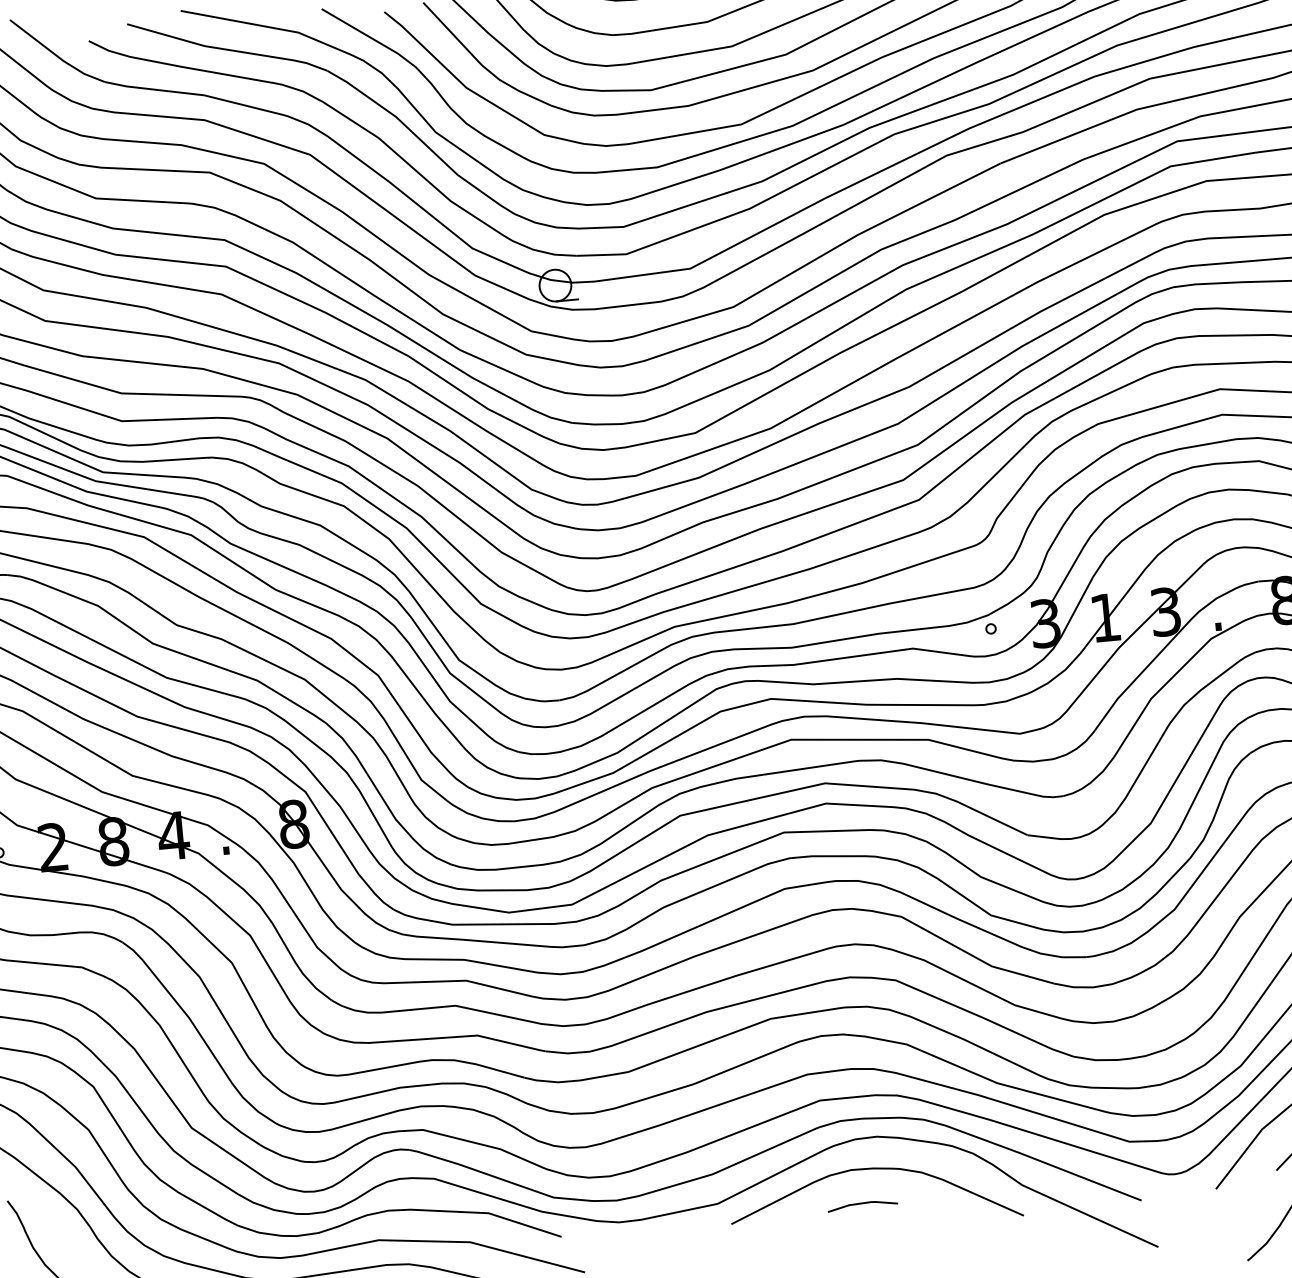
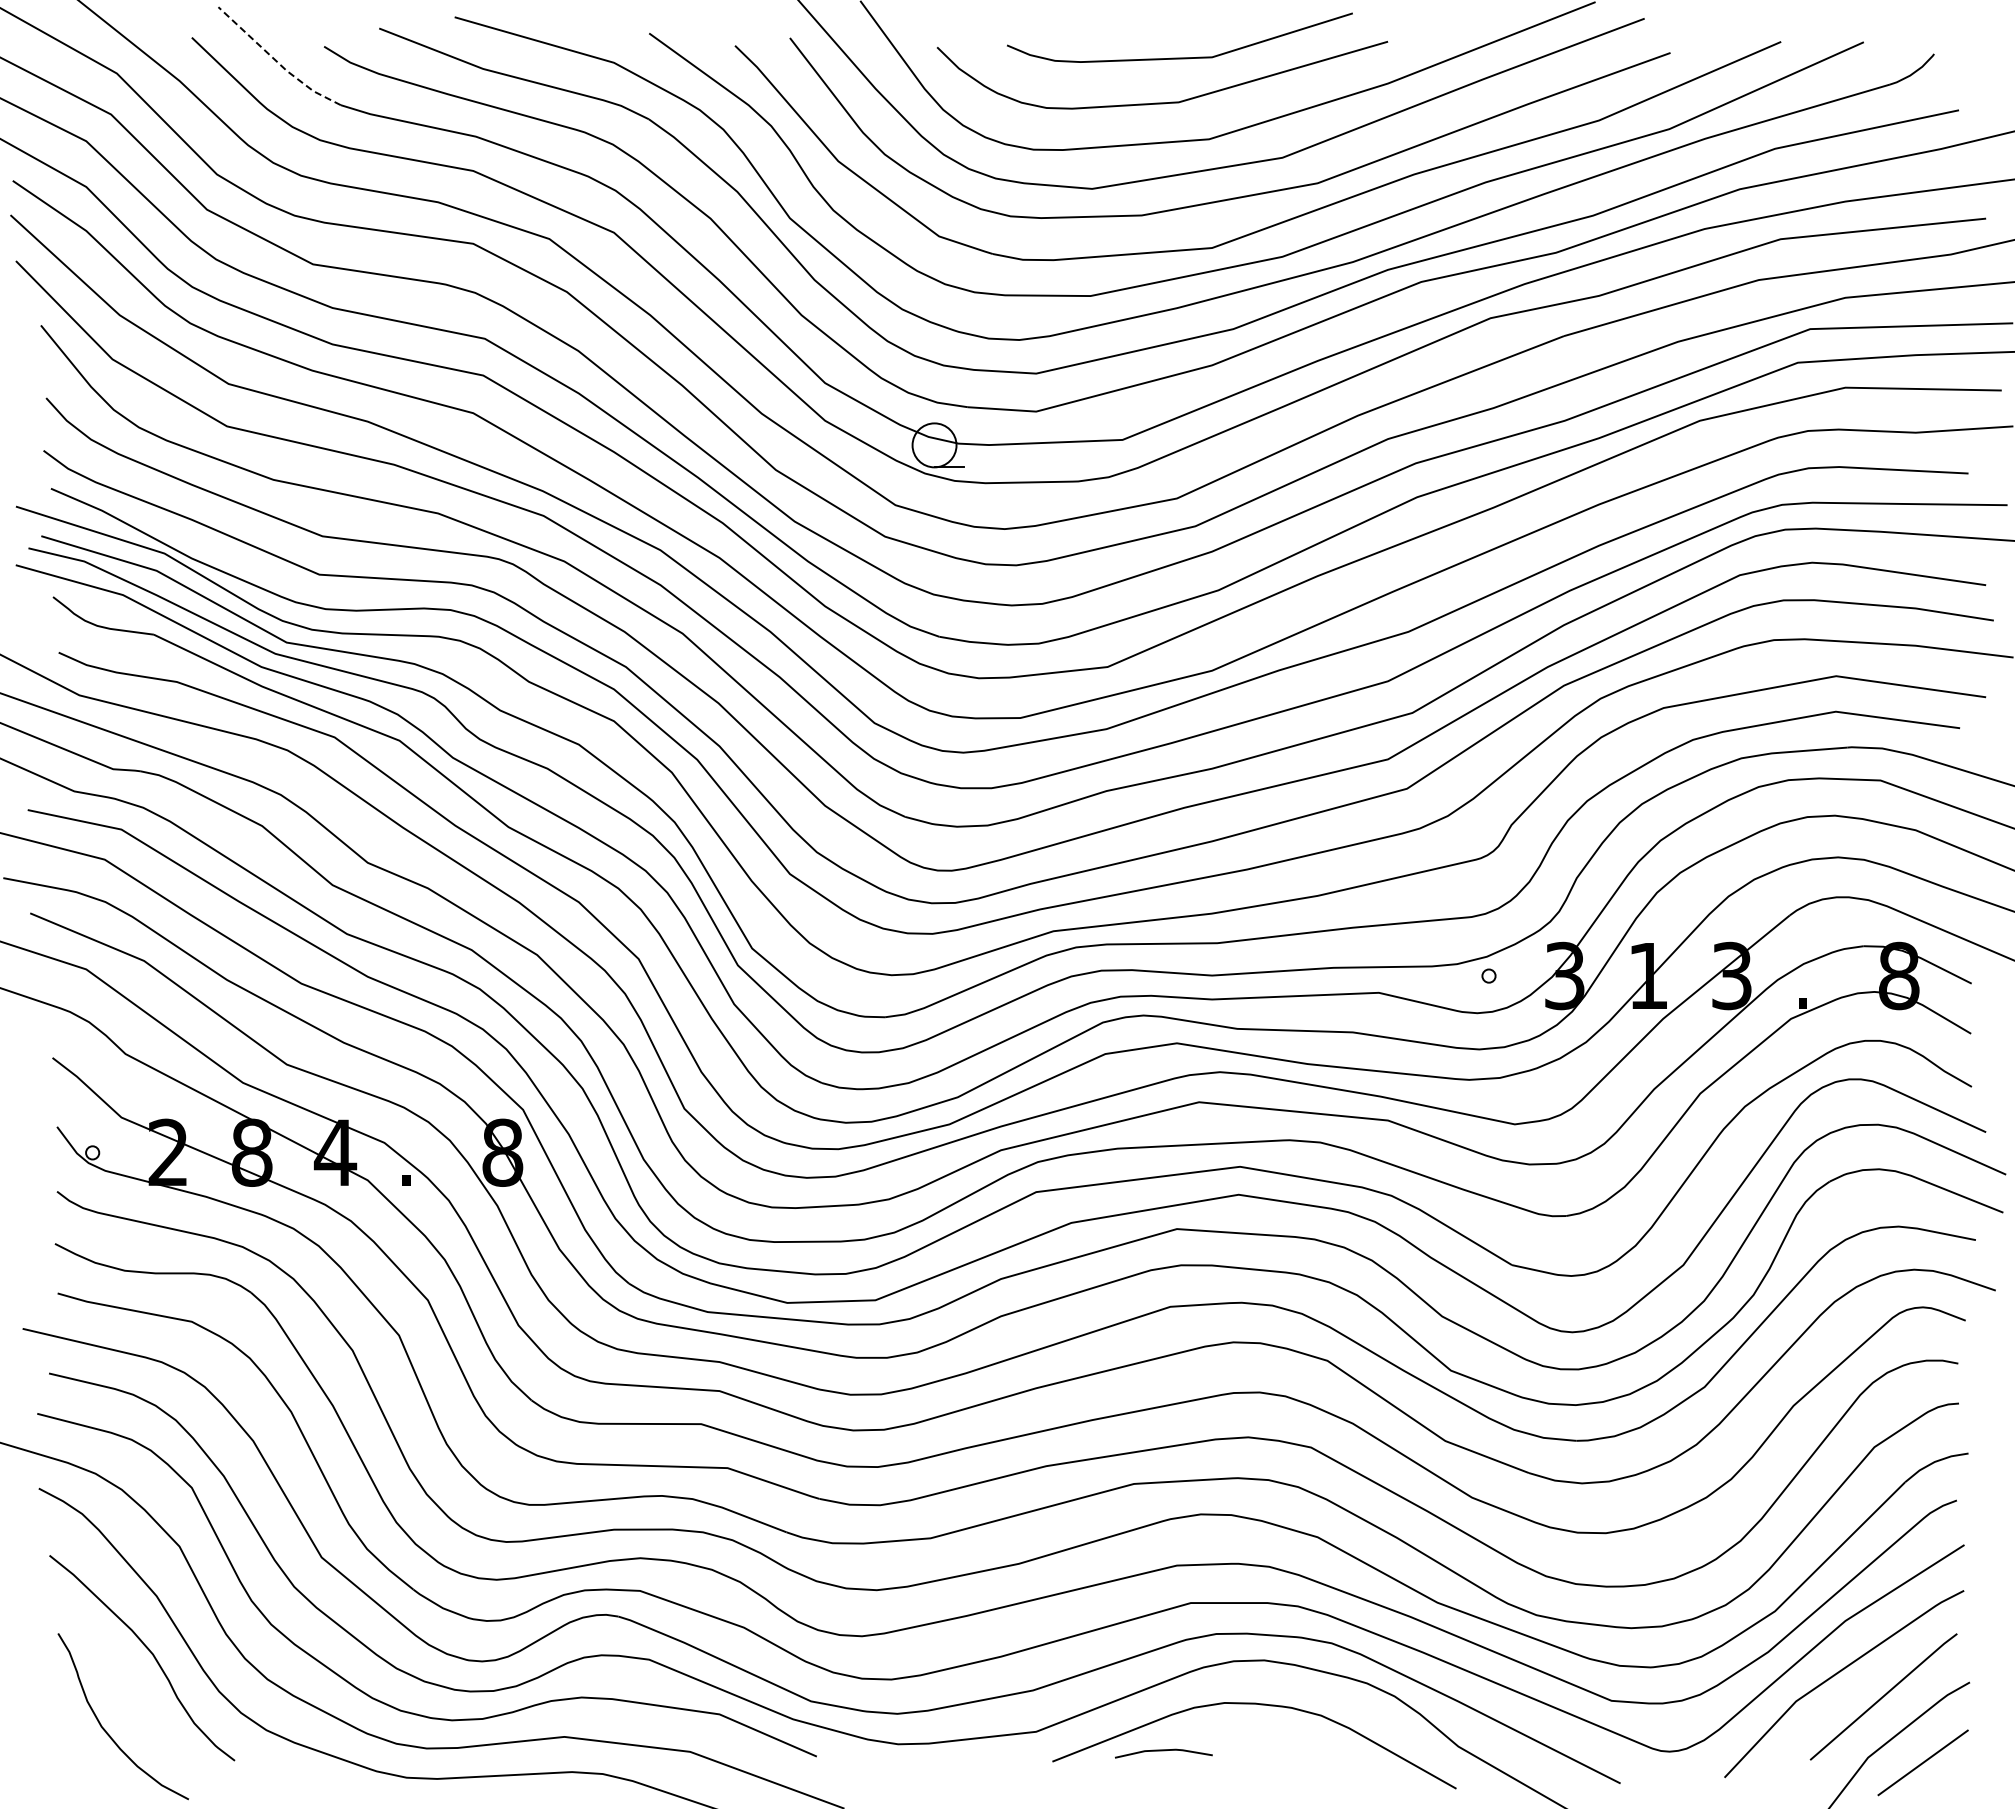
line: (55, 55) -> (276, 61), solid -> dashed
curve: (862, 1204) -> (1163, 1751), moved

